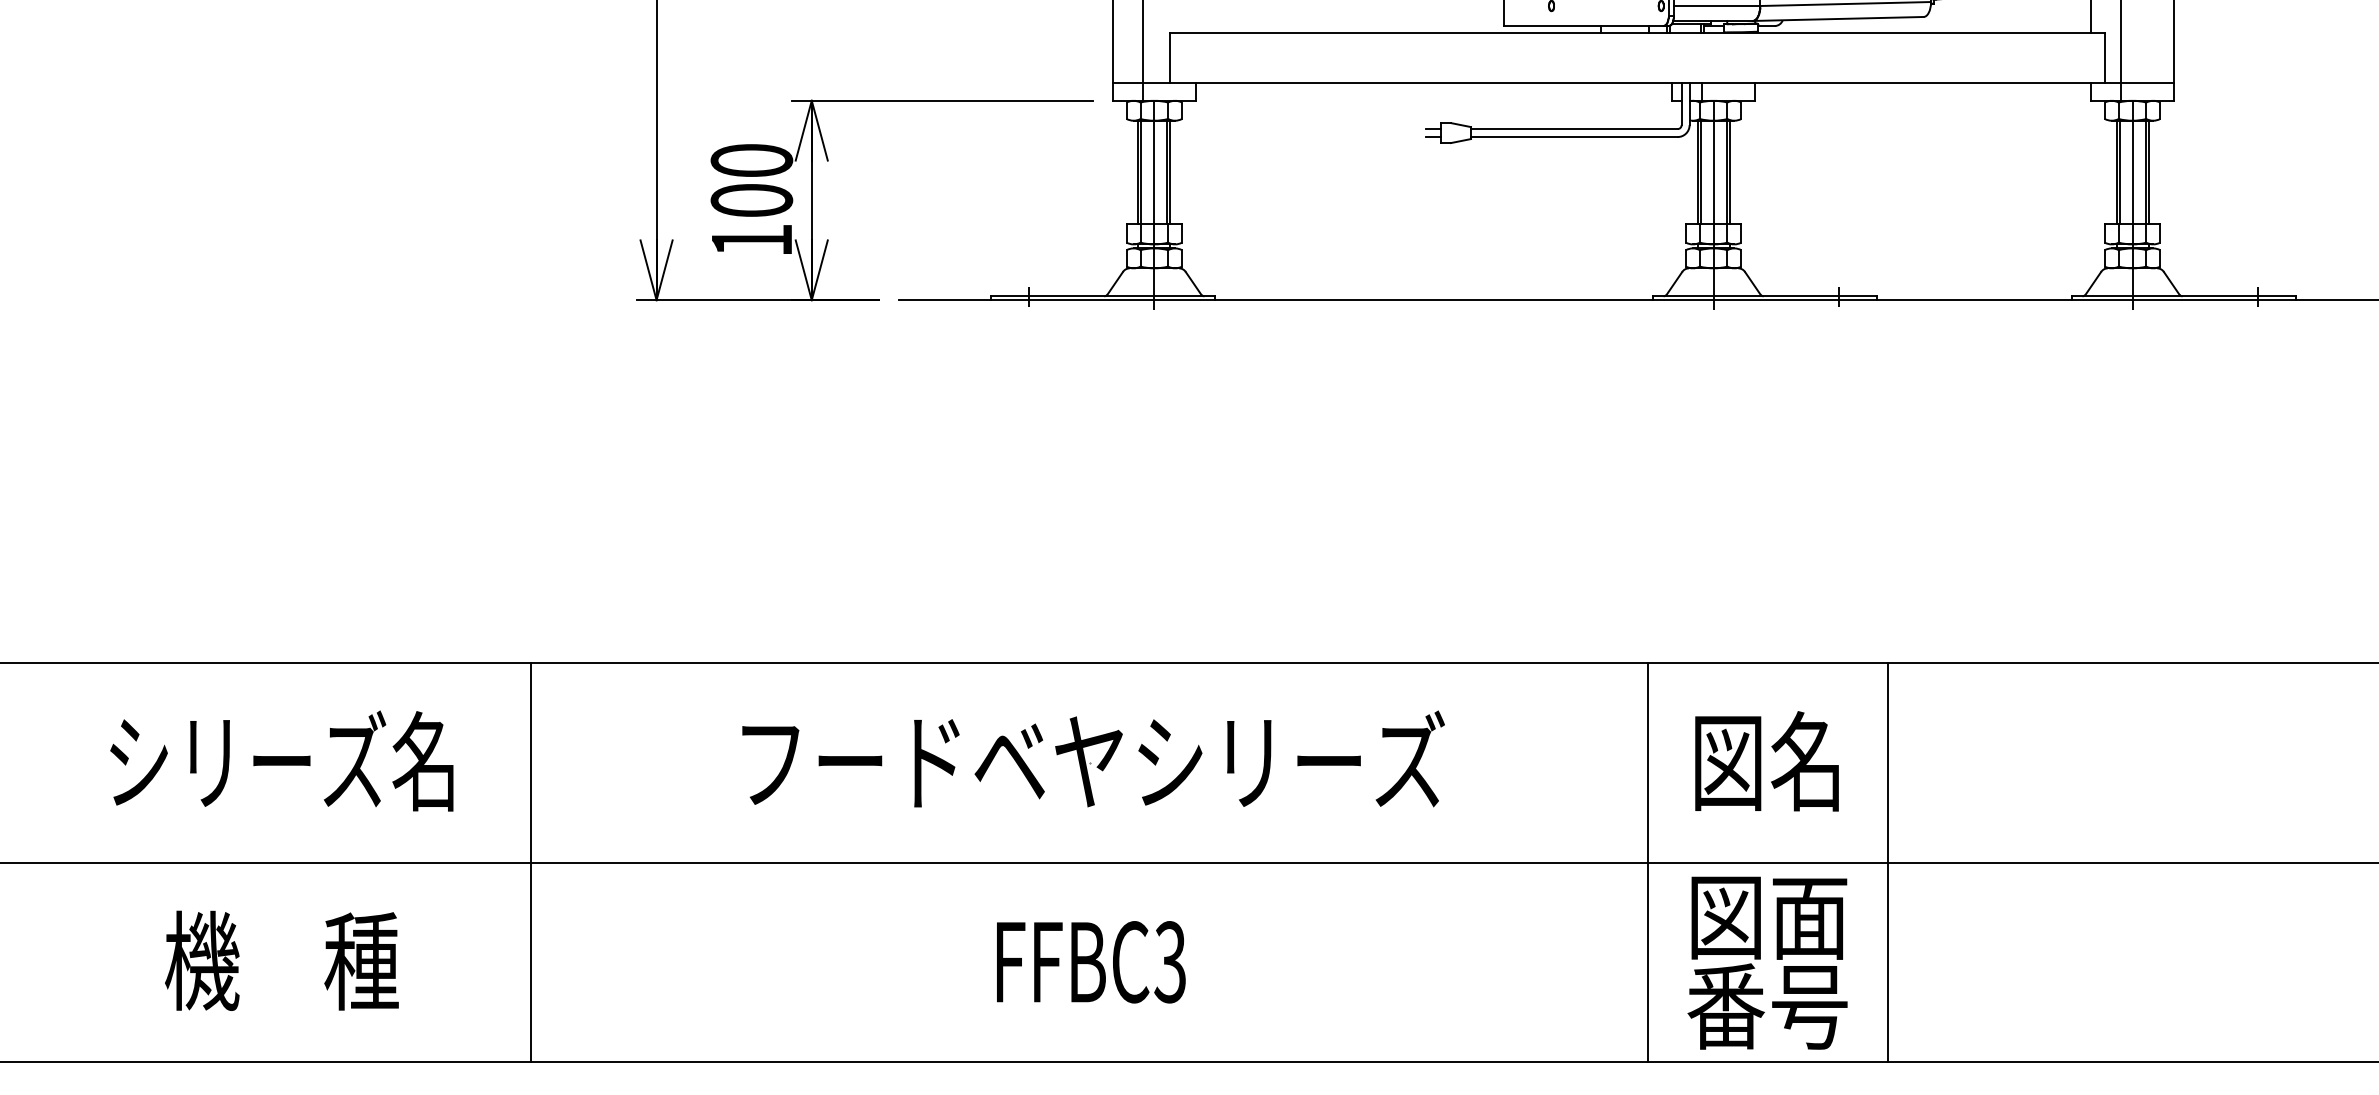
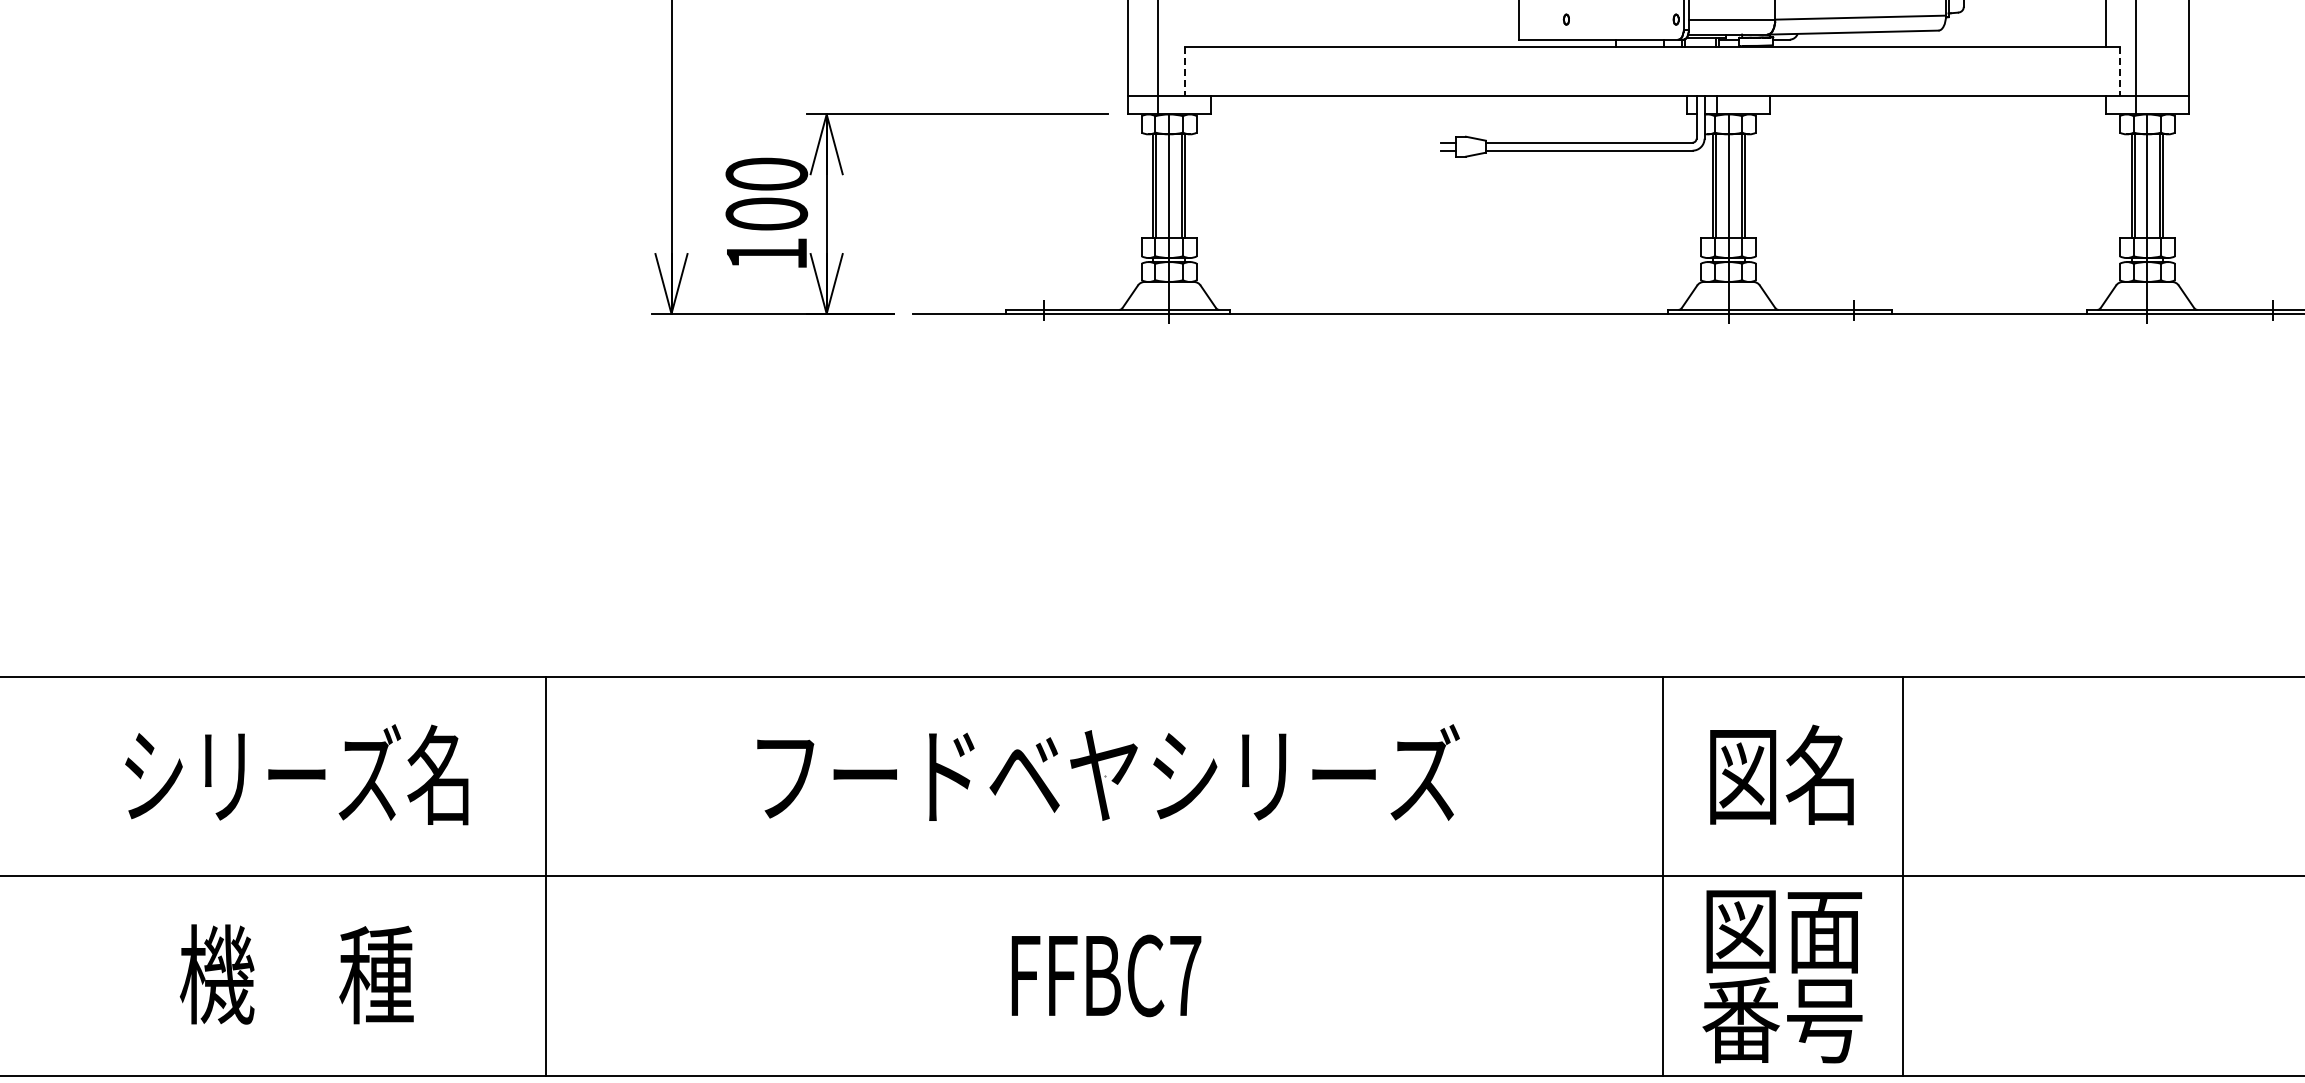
line: (1170, 57) -> (1185, 71), solid -> dashed
line: (2104, 57) -> (2119, 71), solid -> dashed
text: (1170, 962) -> (1185, 976), FFBC3 -> FFBC7

